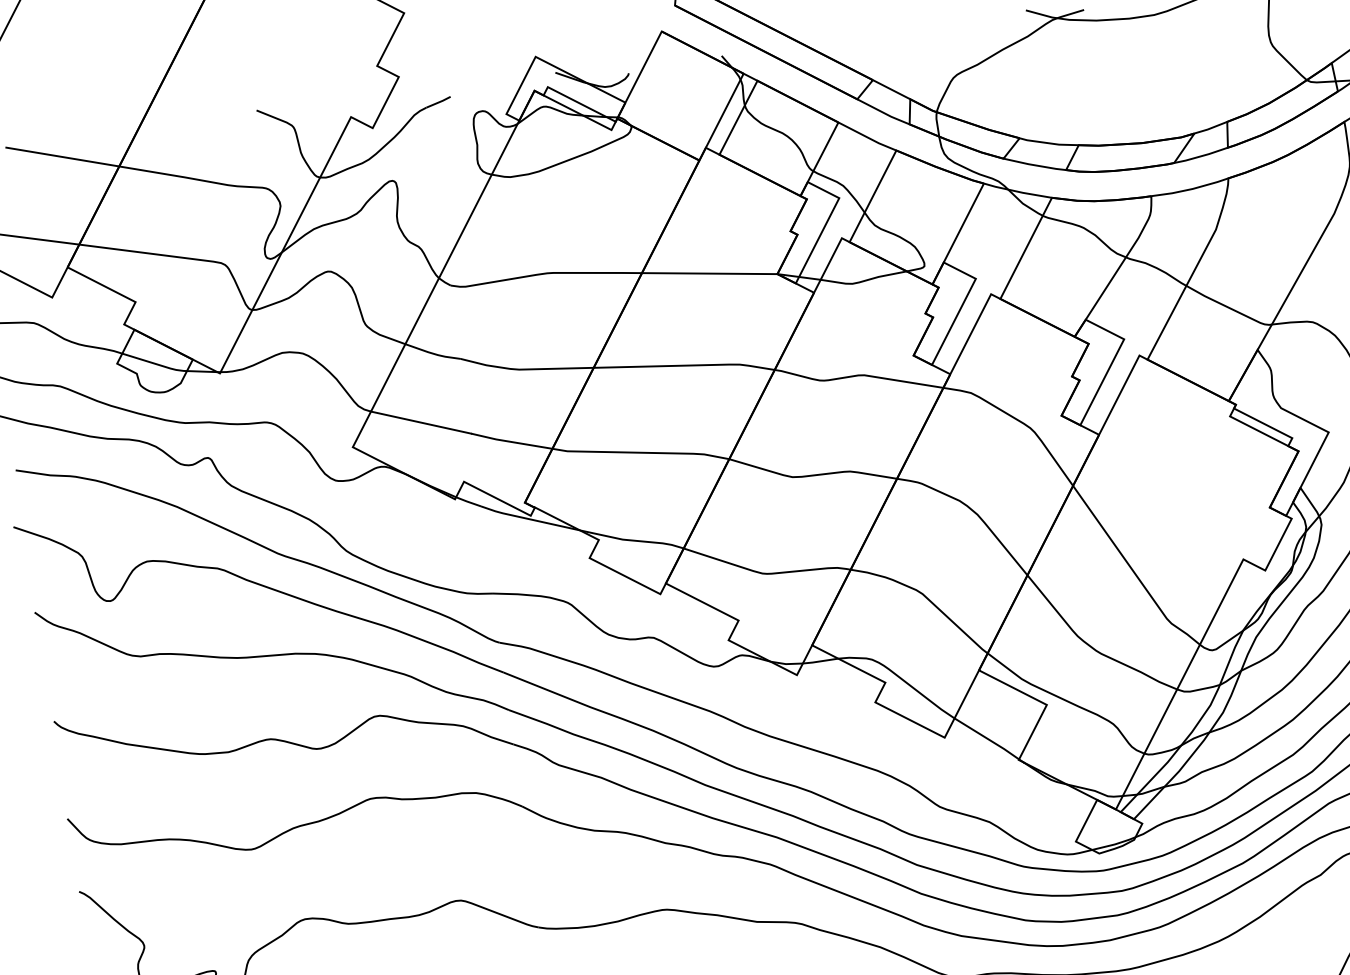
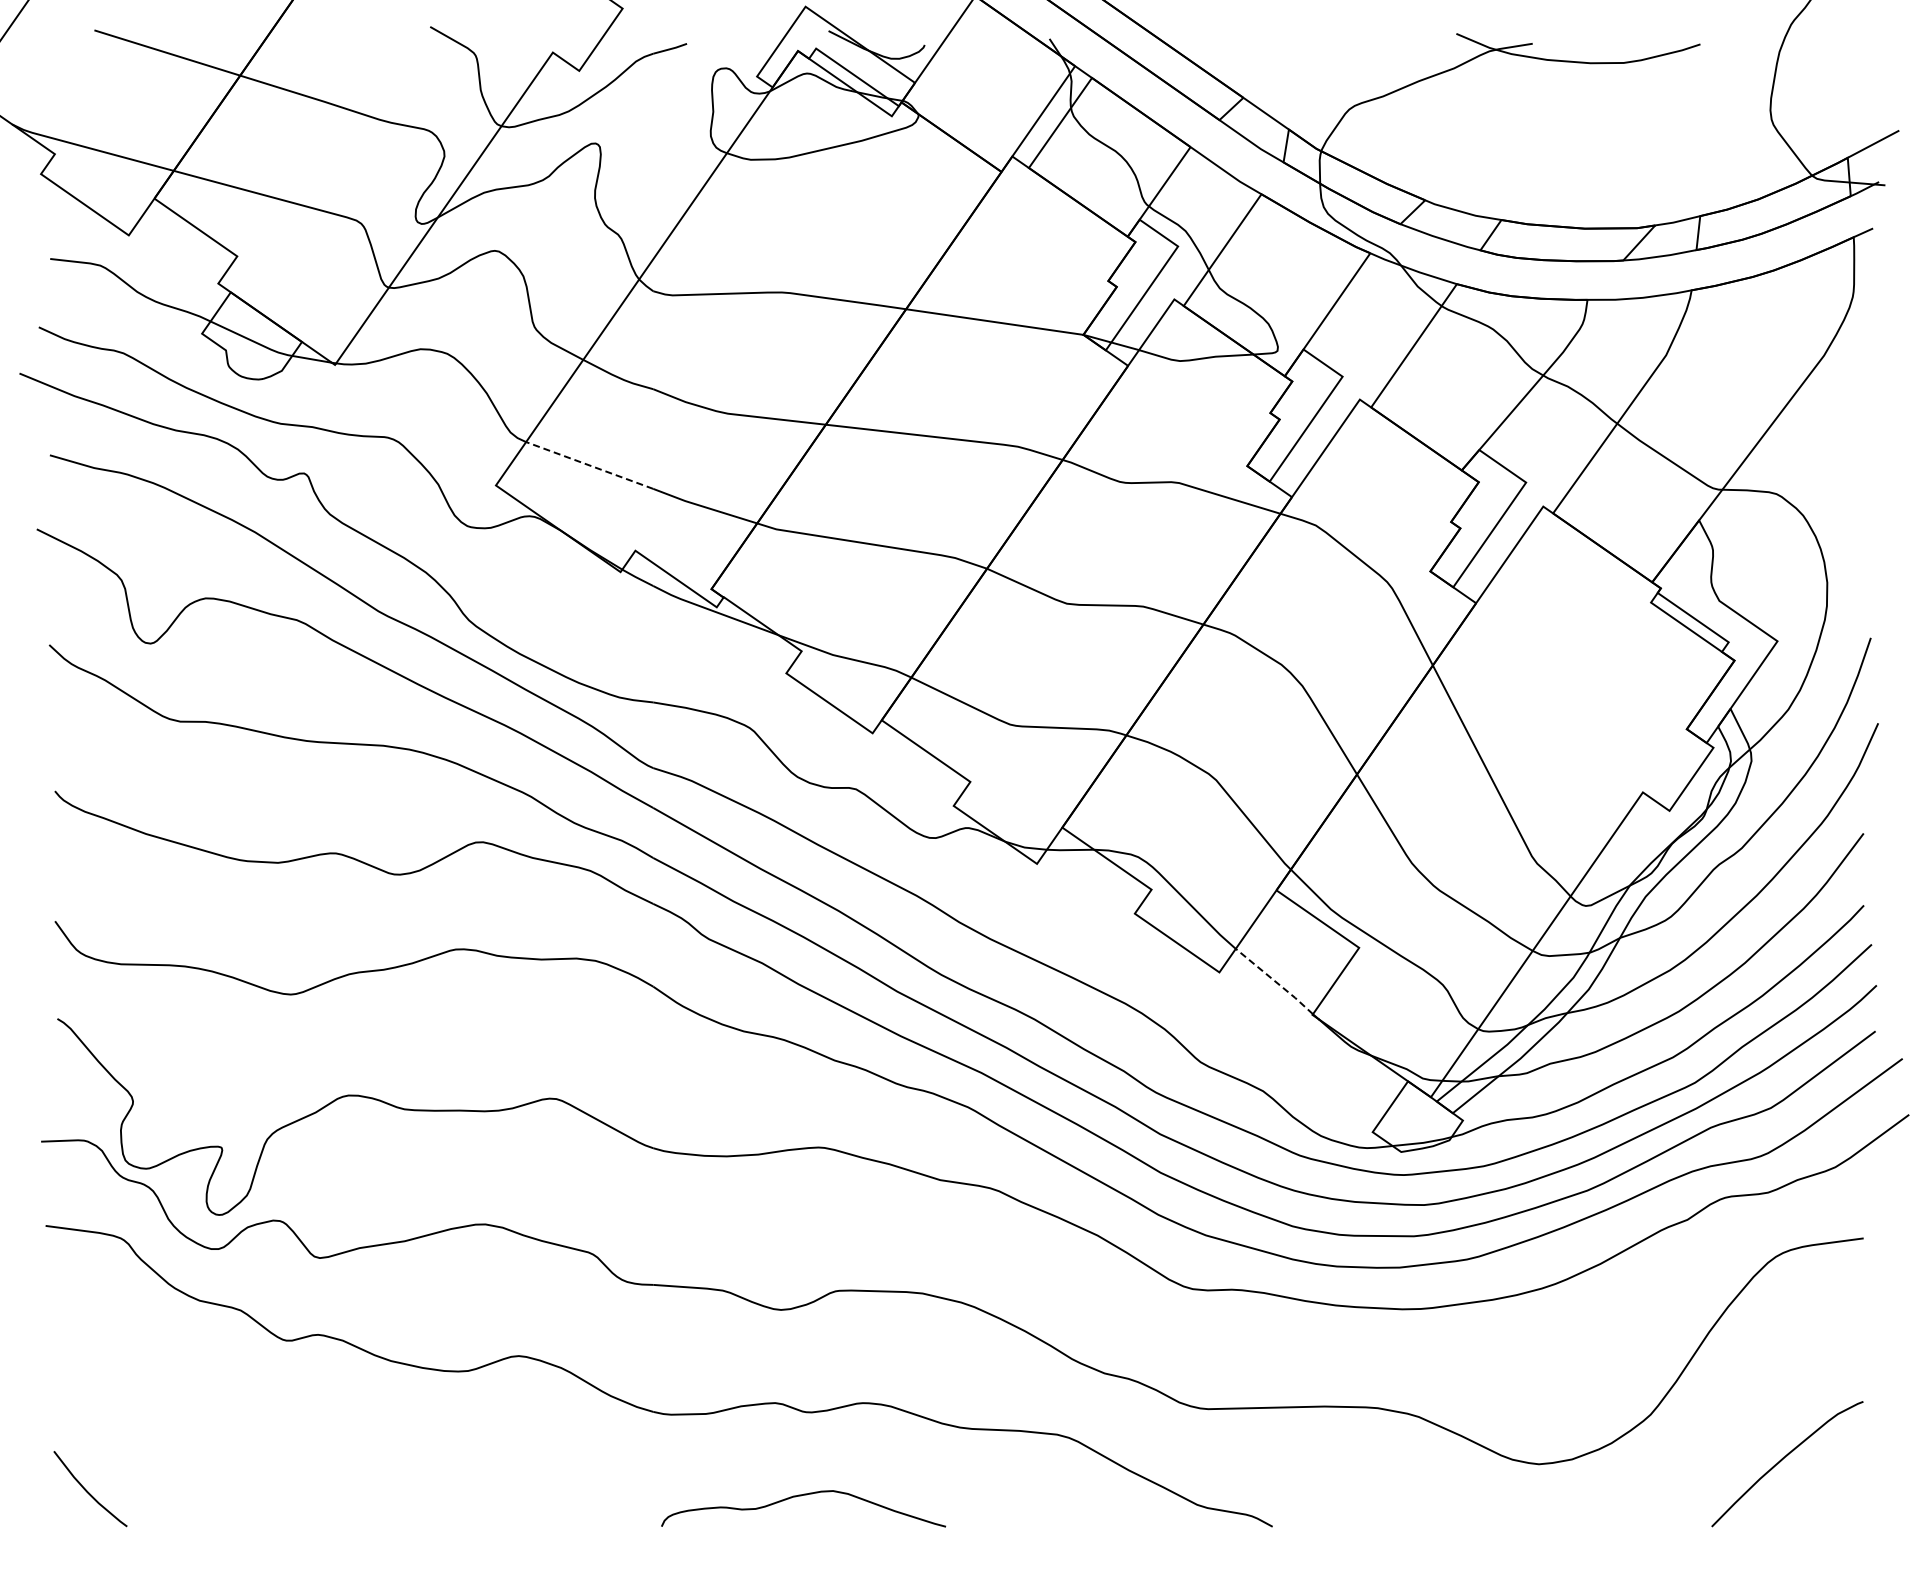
line: (420, 422) -> (589, 465), solid -> dashed
line: (987, 738) -> (1275, 981), solid -> dashed

